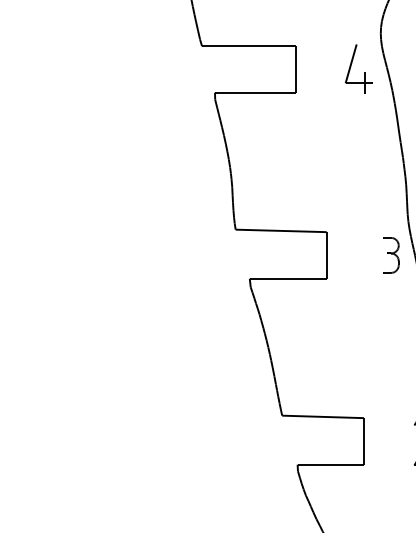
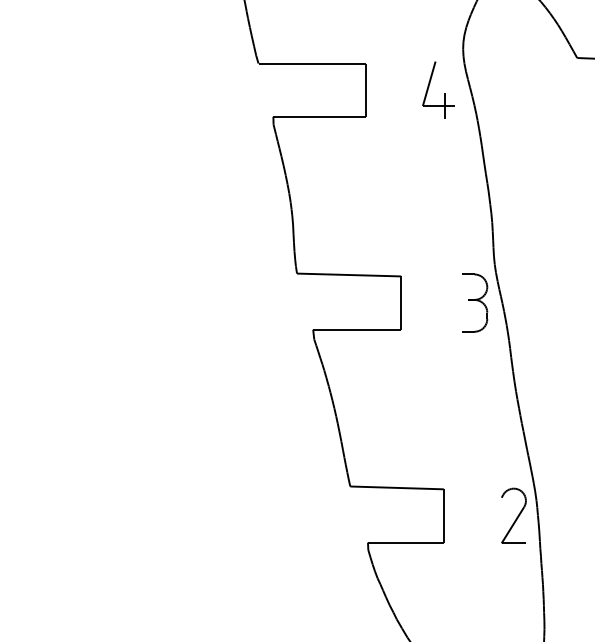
part: (391, 254) -> (475, 302), size x1.43

